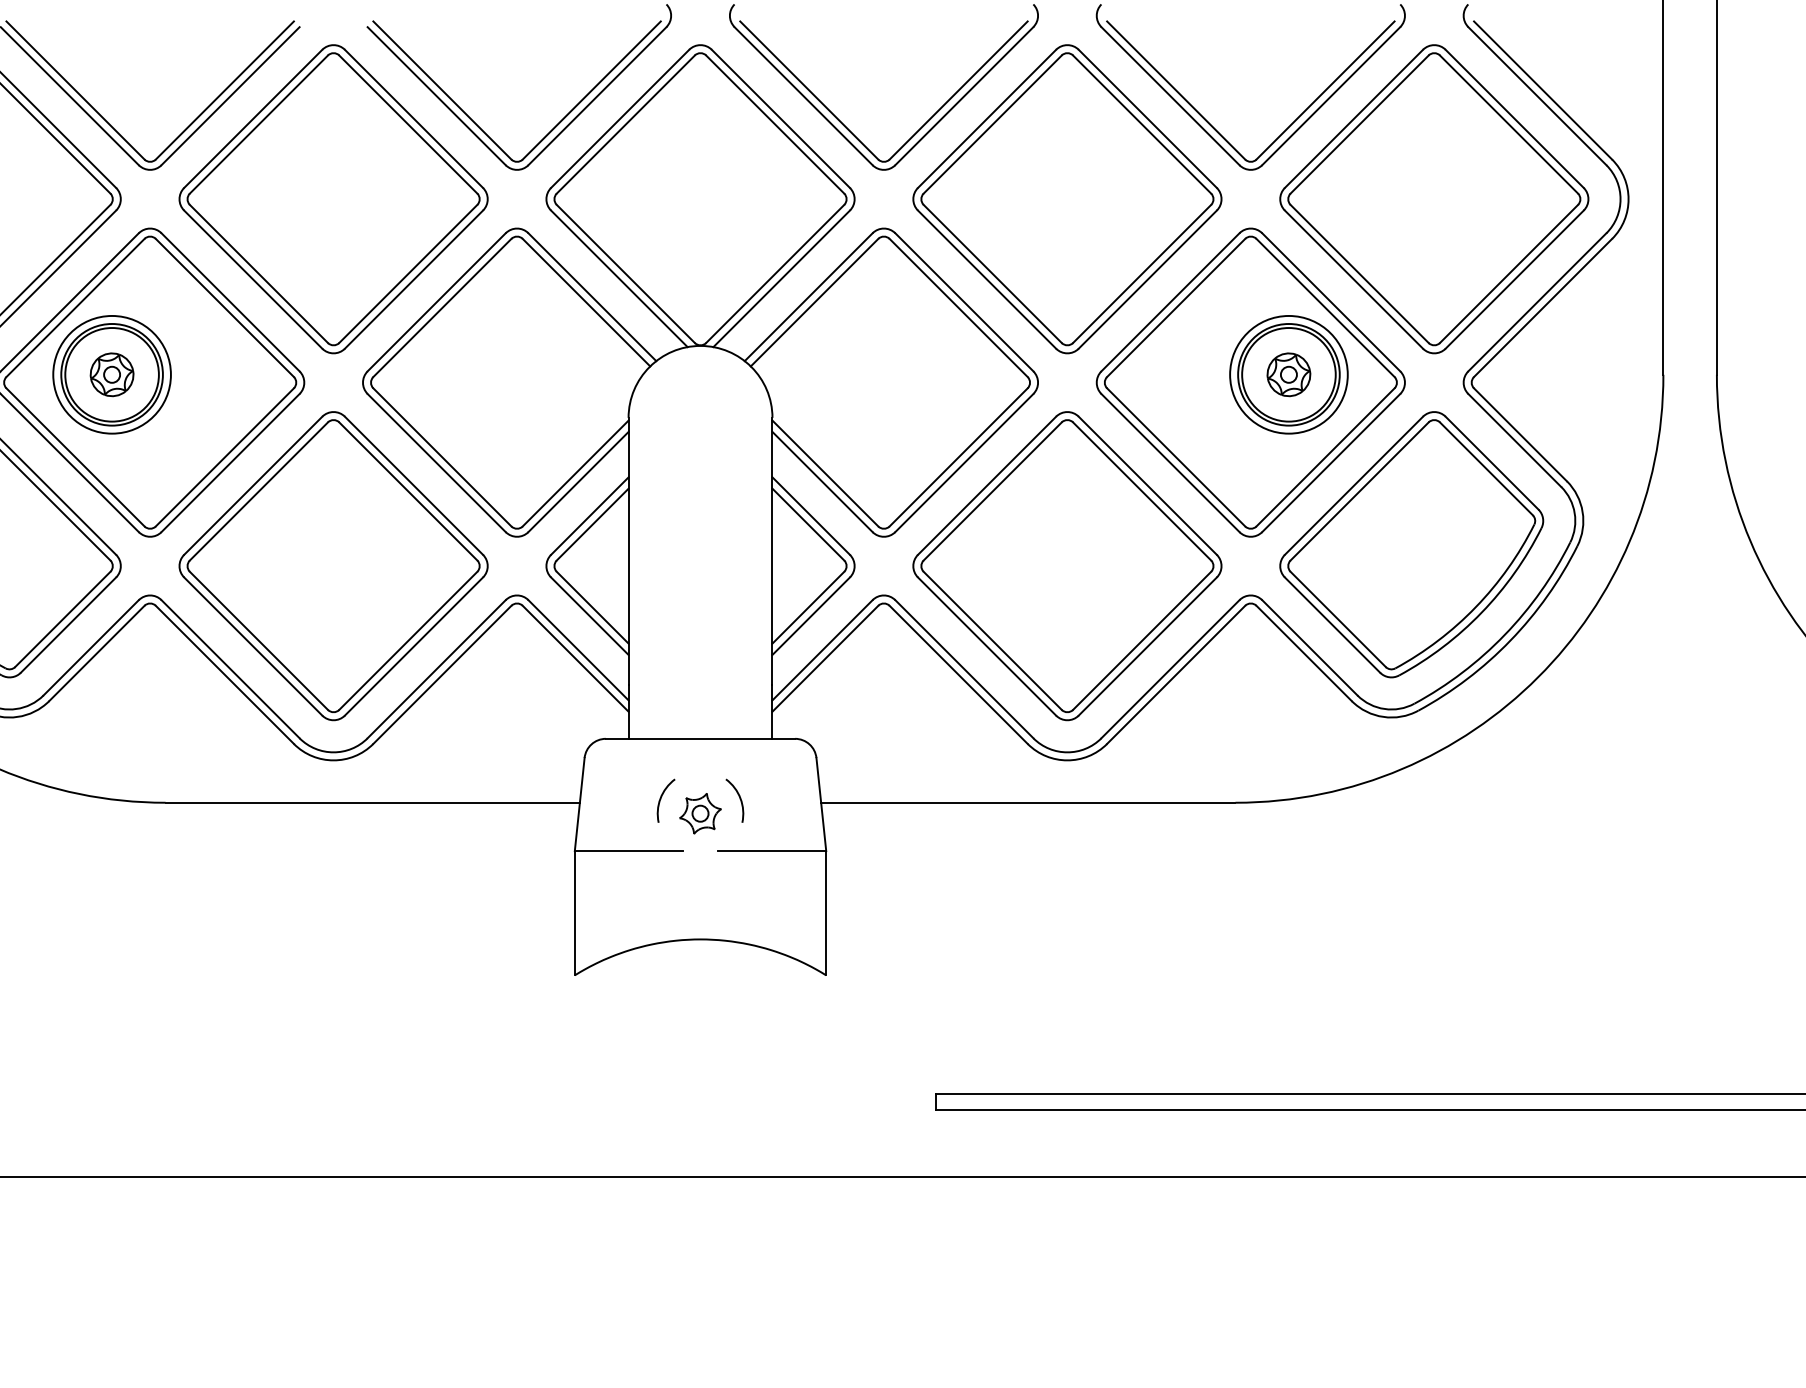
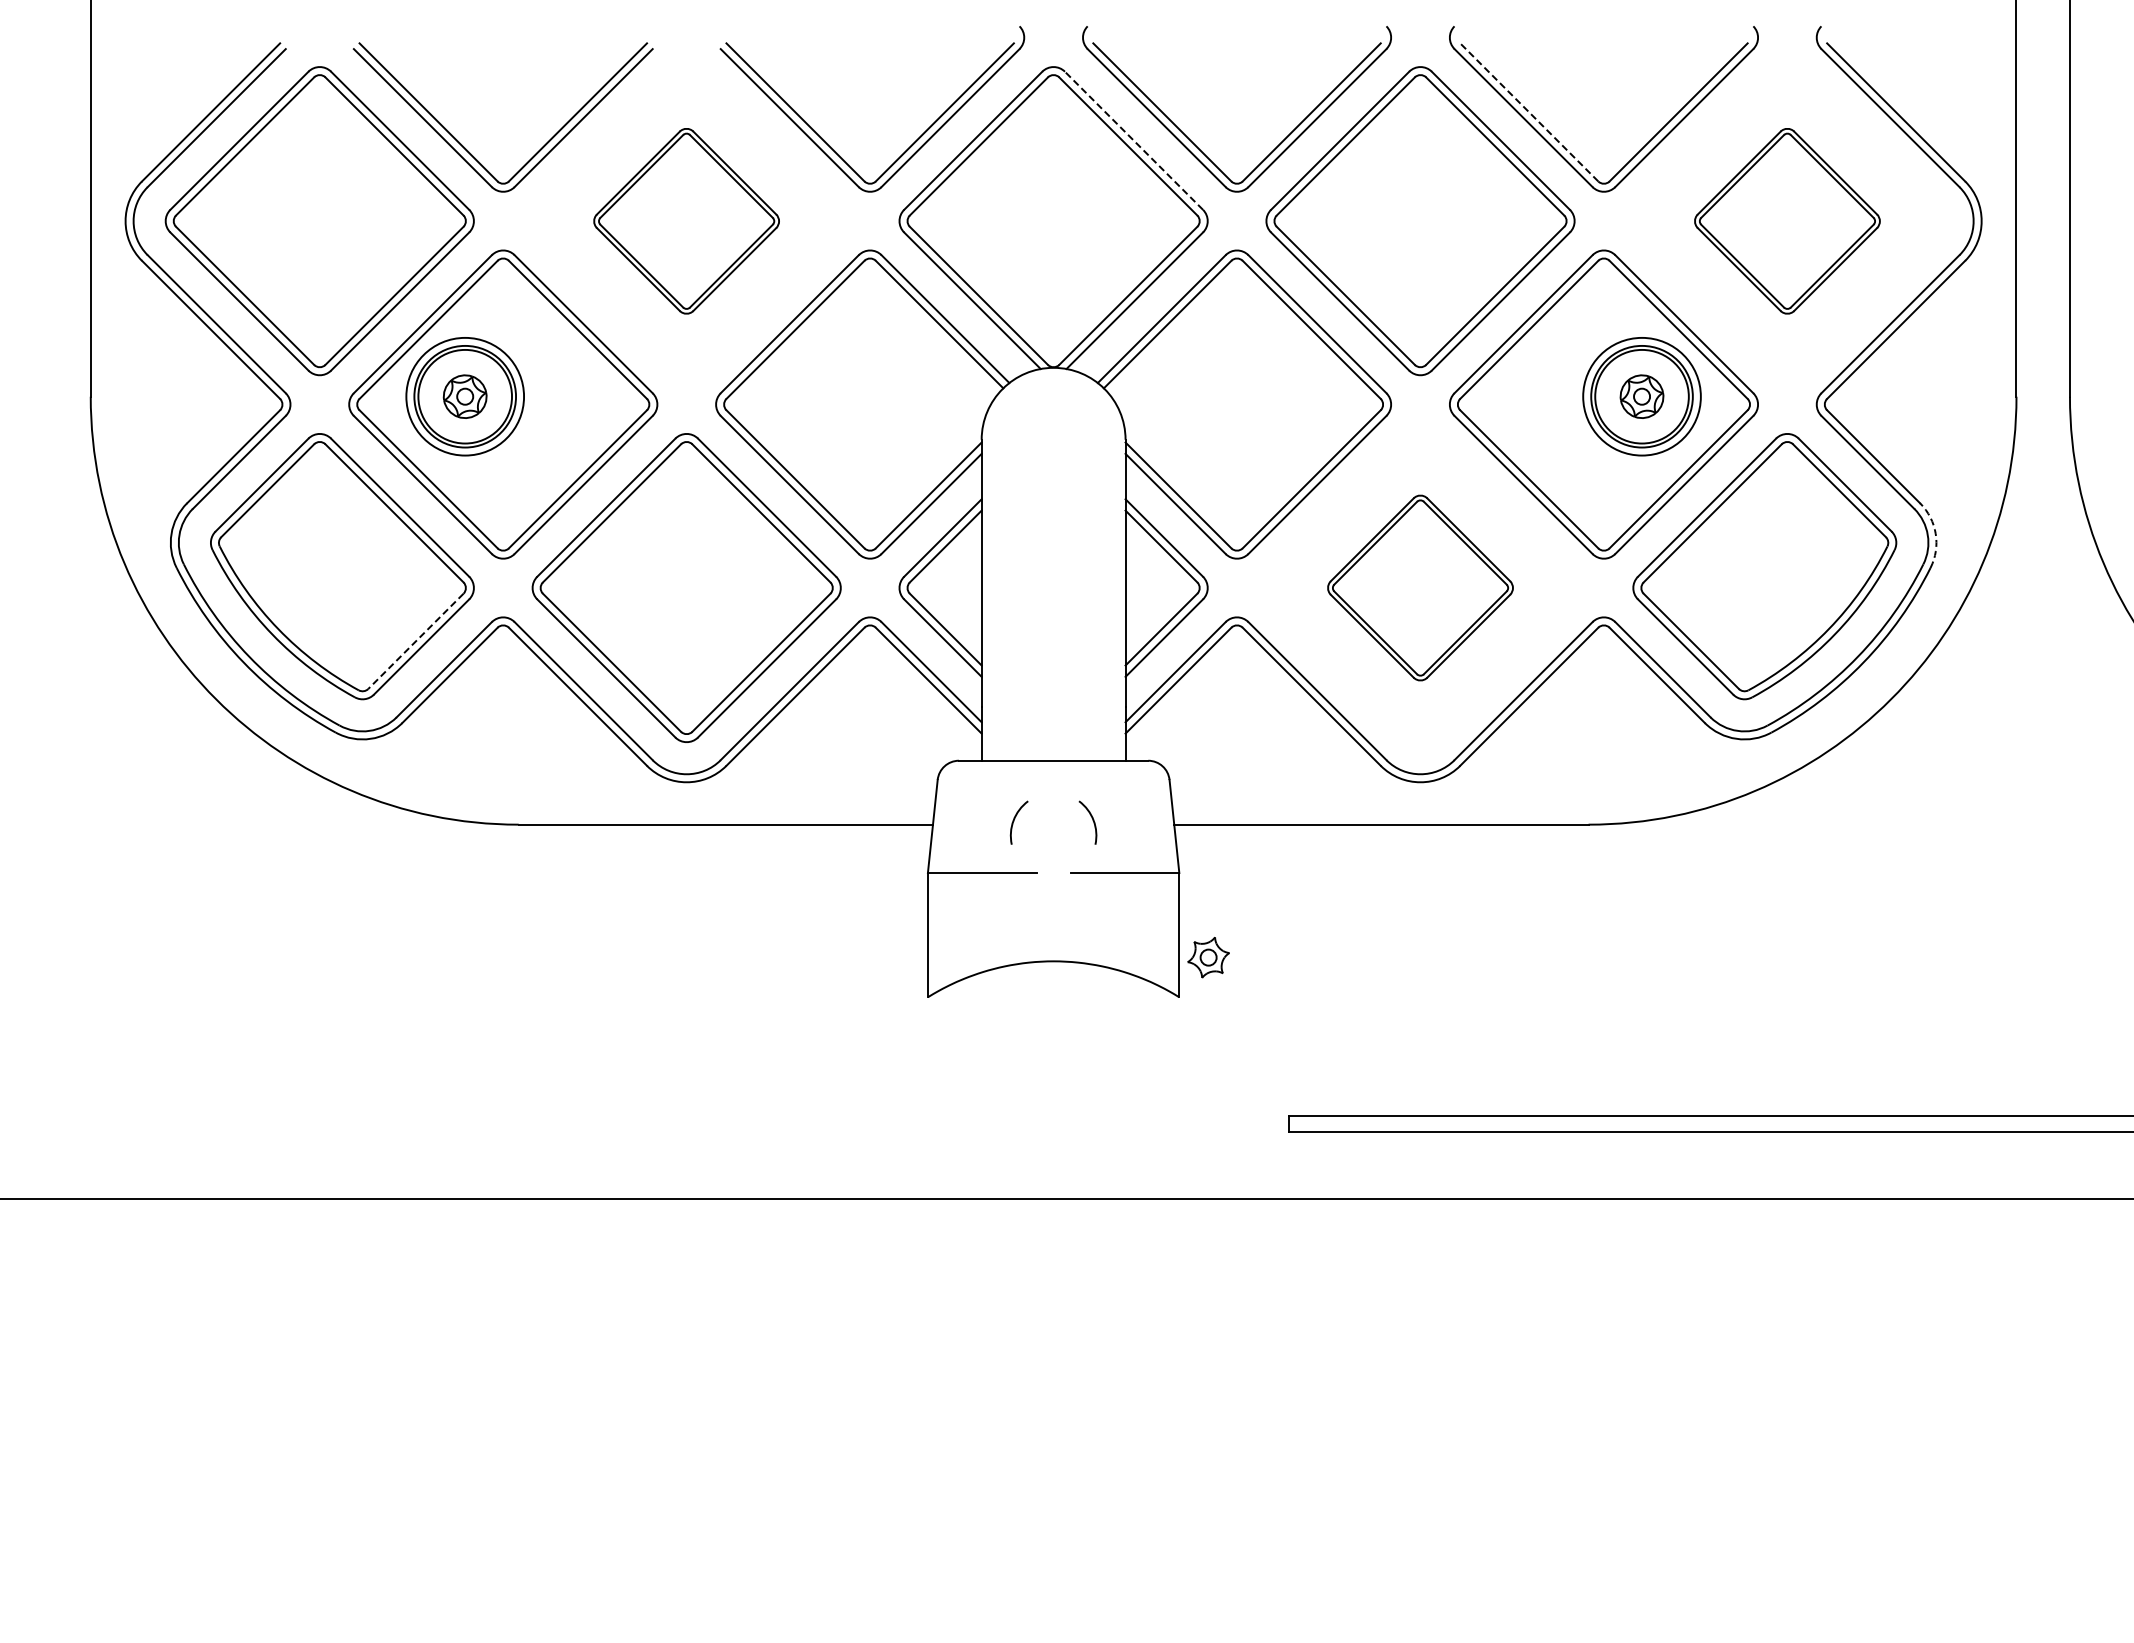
line: (1176, 90) -> (1529, 112), solid -> dashed
line: (780, 118) -> (1133, 140), solid -> dashed
part: (333, 199) -> (686, 221), size x0.6
part: (1434, 199) -> (1787, 221), size x0.6
arc: (1582, 511) -> (1935, 533), solid -> dashed
part: (1067, 565) -> (1420, 587), size x0.6
line: (62, 619) -> (415, 641), solid -> dashed
part: (700, 813) -> (1208, 957), moved

